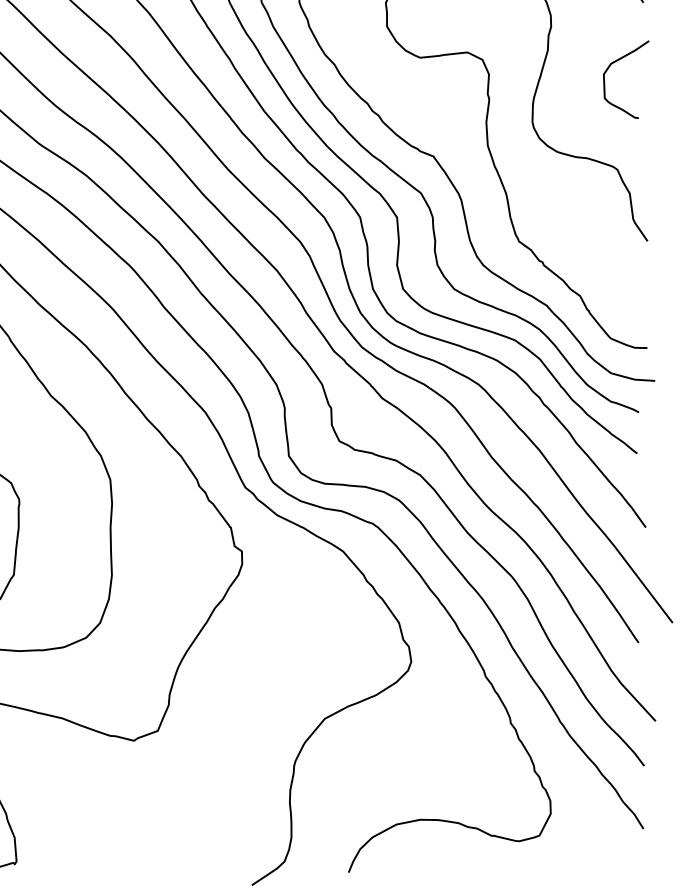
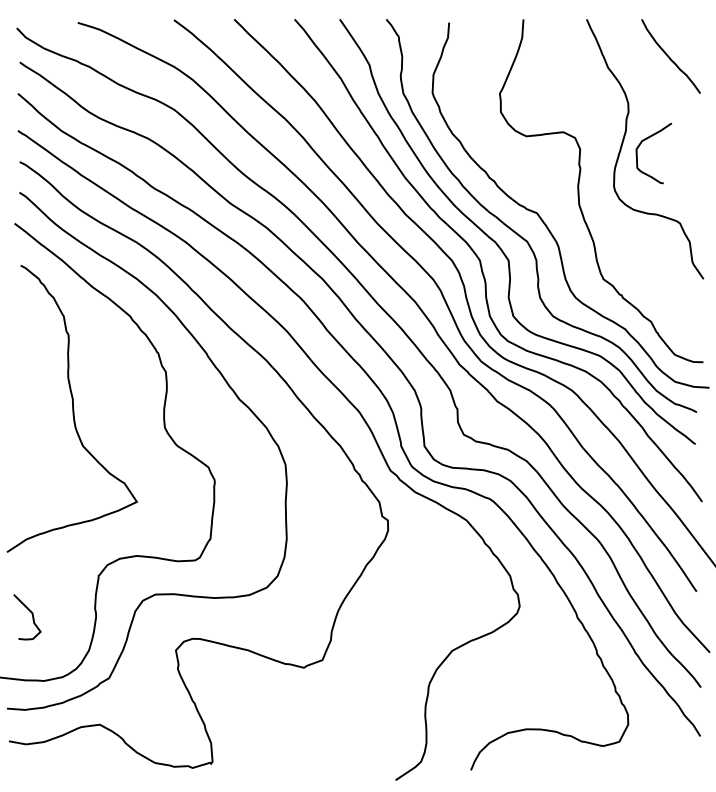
curve: (617, 61) -> (647, 139), moved

